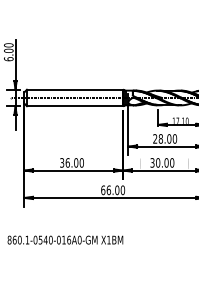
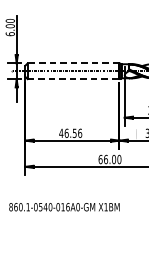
line: (74, 89) -> (73, 63), solid -> dashed
line: (75, 106) -> (74, 79), solid -> dashed
text: (71, 162) -> (70, 132), 36.00 -> 46.56

